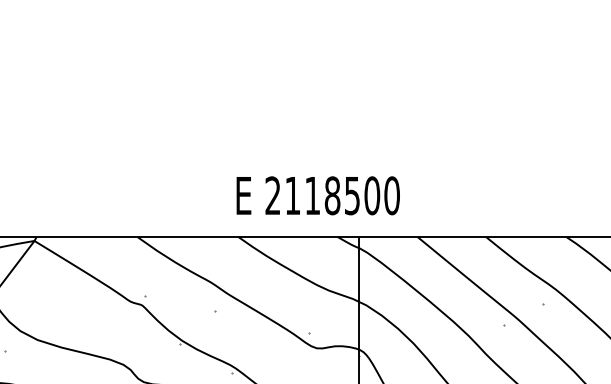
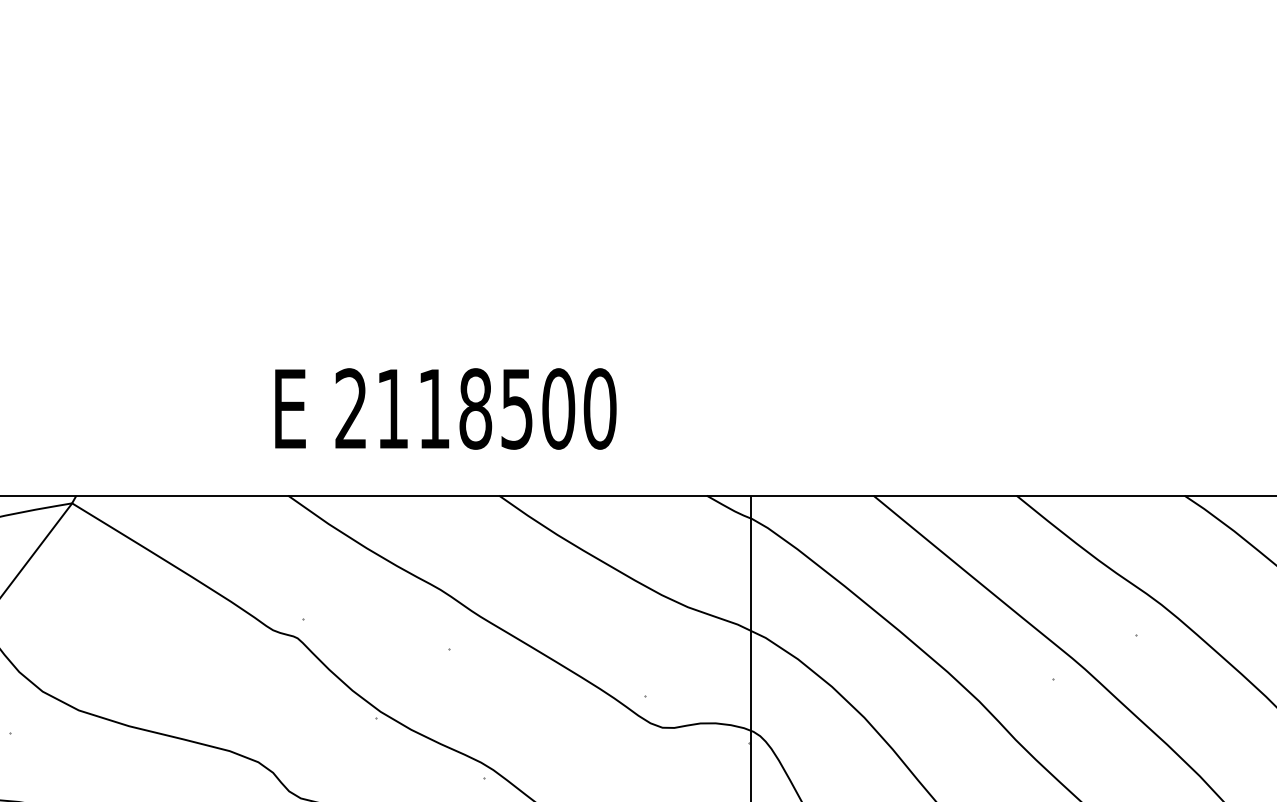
text: (317, 195) -> (444, 408), moved

